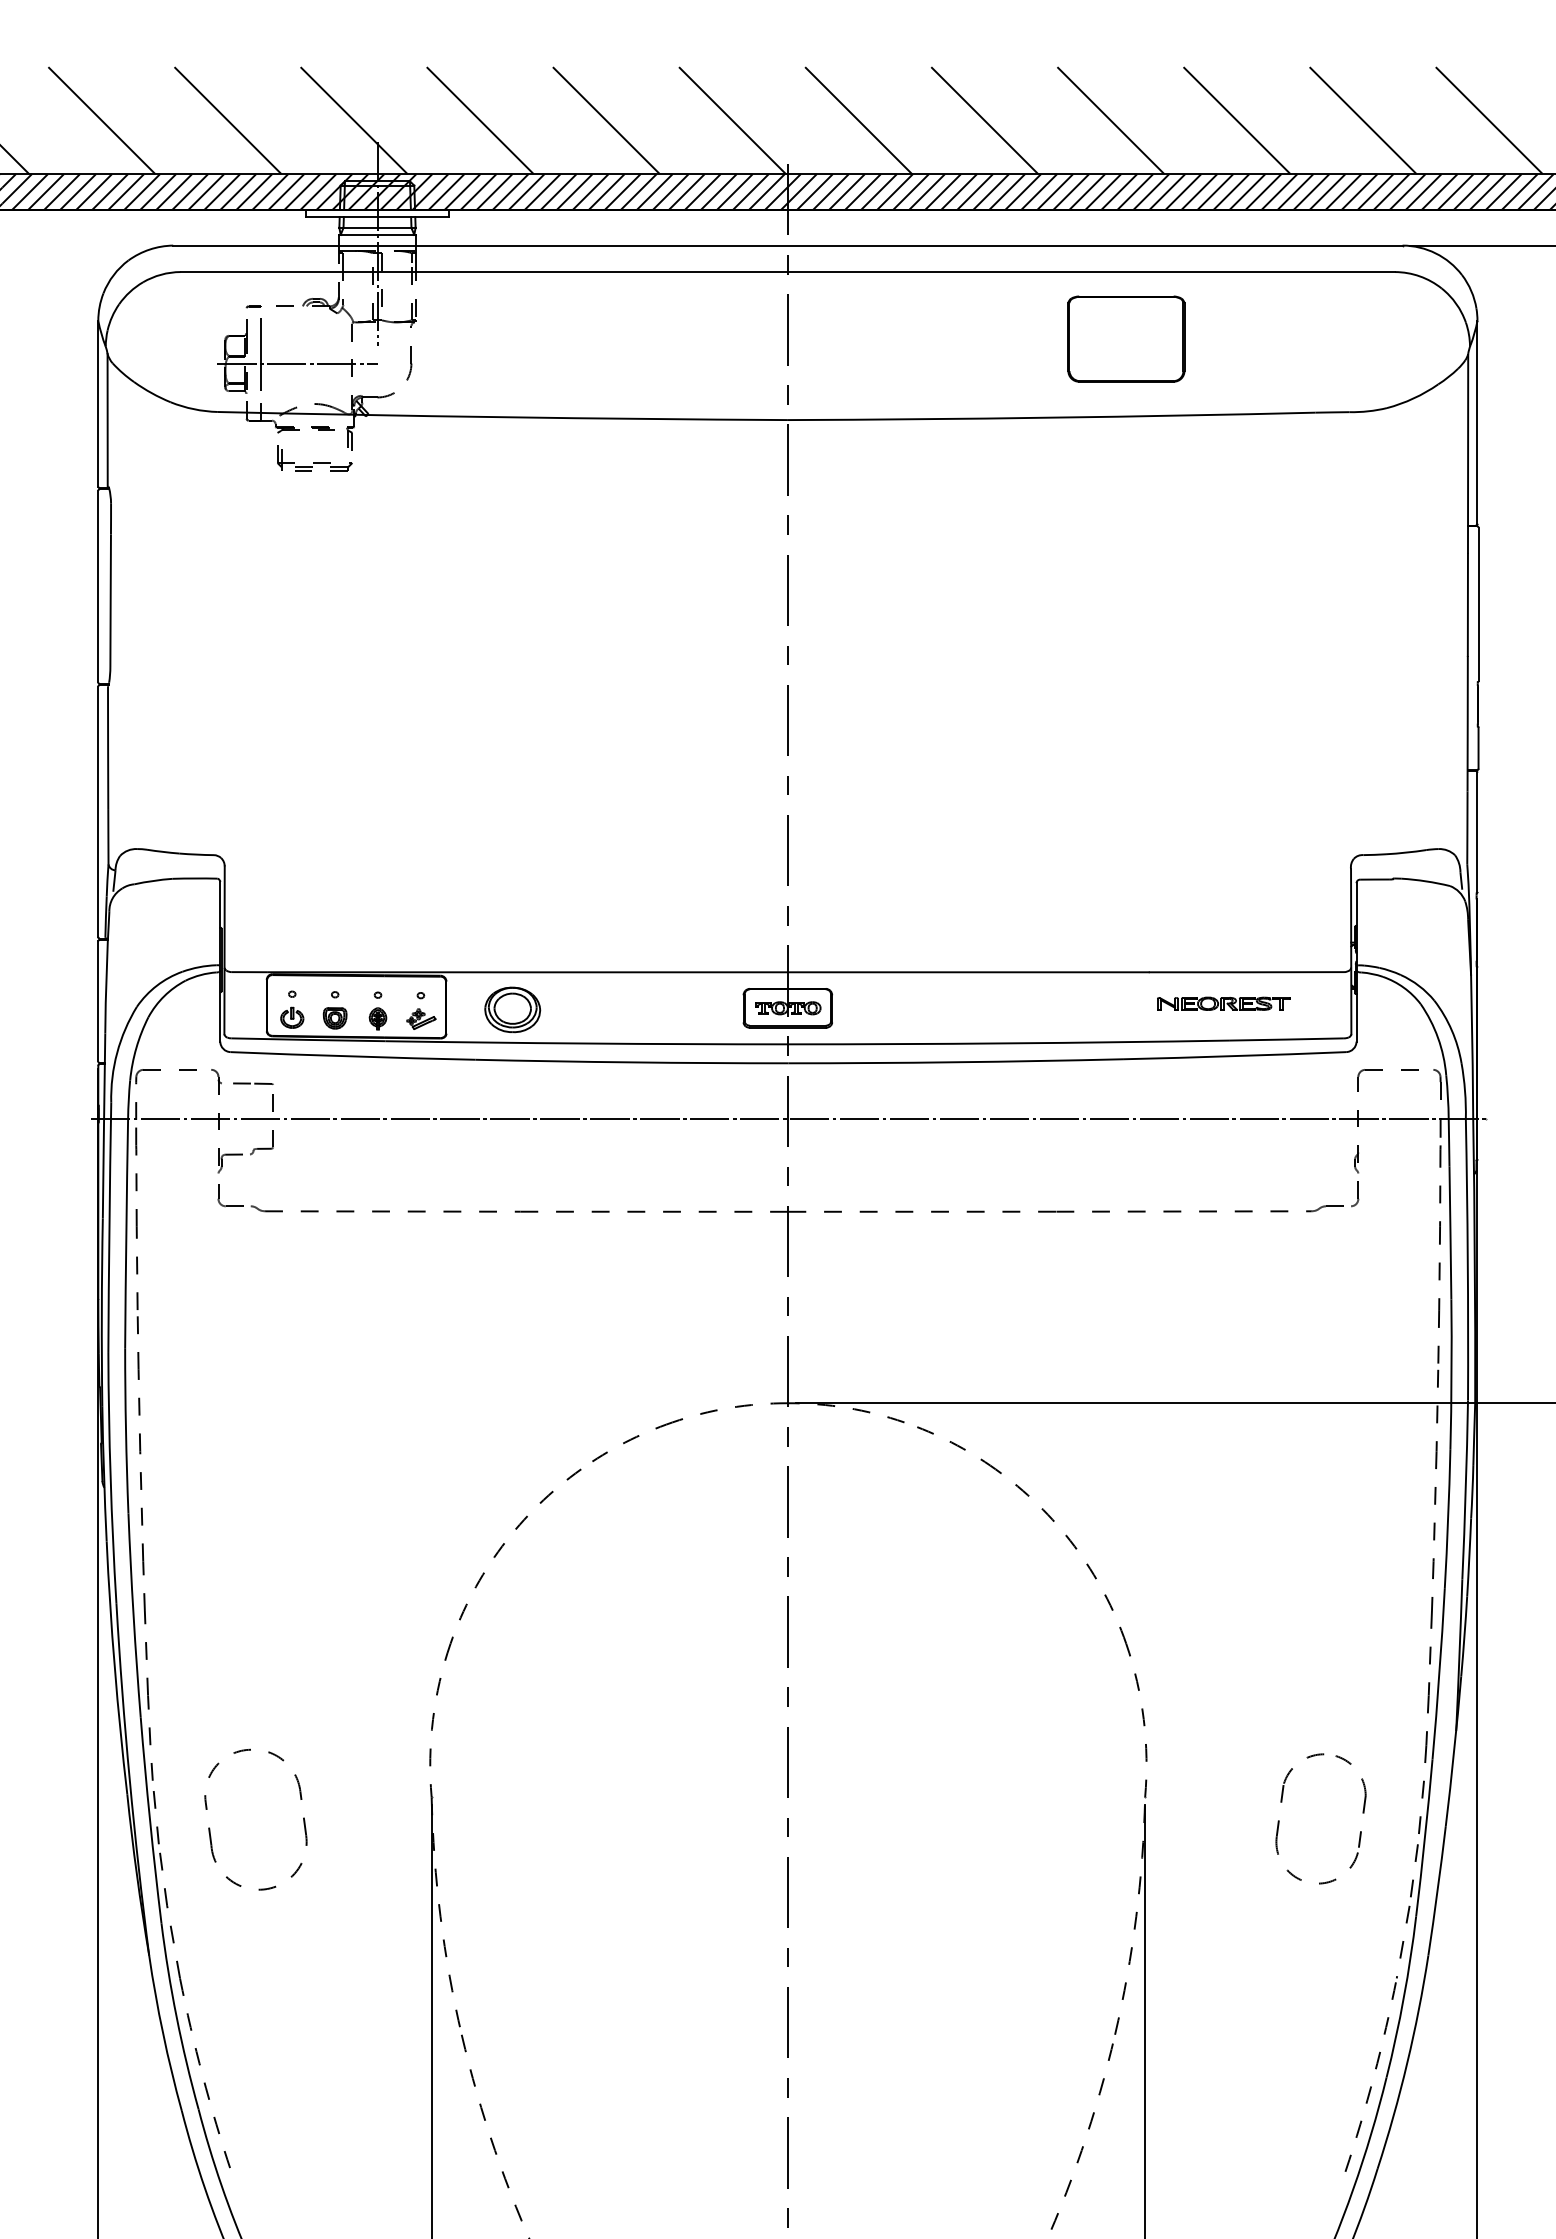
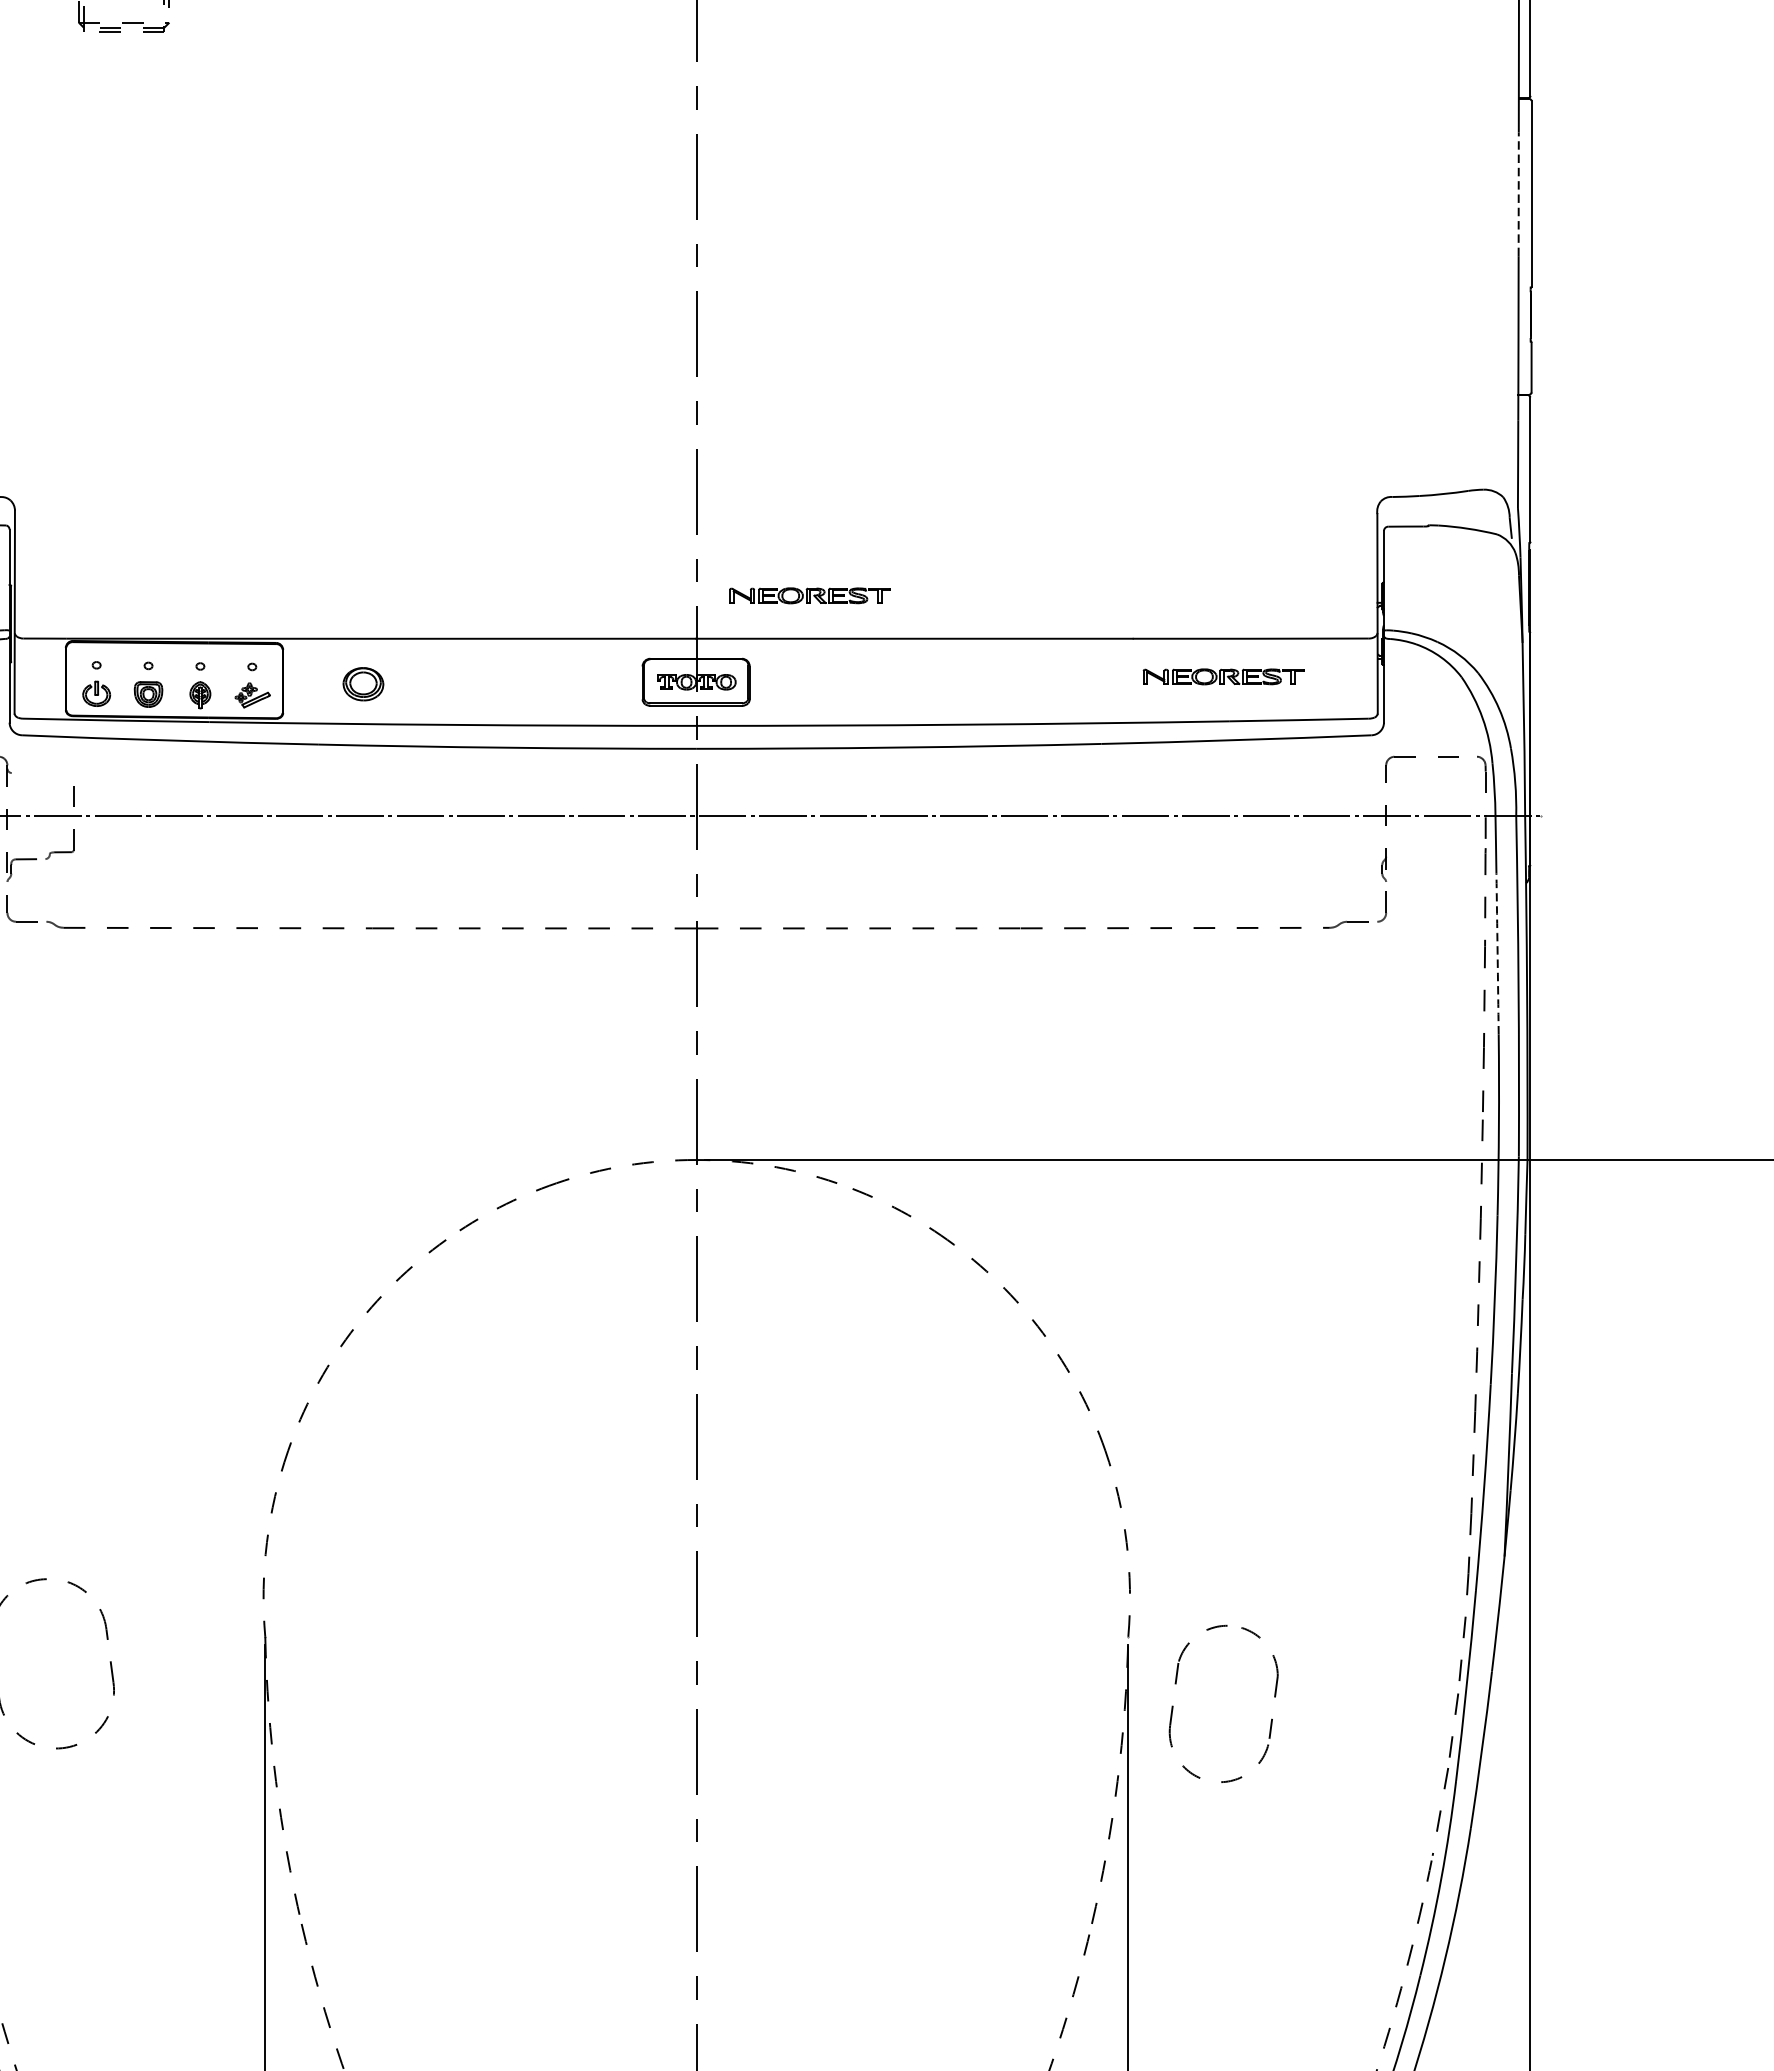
line: (1467, 604) -> (1518, 193), solid -> dashed
part: (881, 936) -> (809, 595), added
part: (512, 1009) -> (363, 683), size x0.6
line: (254, 1083) -> (50, 773), removed
arc: (1450, 1232) -> (1497, 953), solid -> dashed
part: (1279, 1820) -> (1173, 1705), moved

